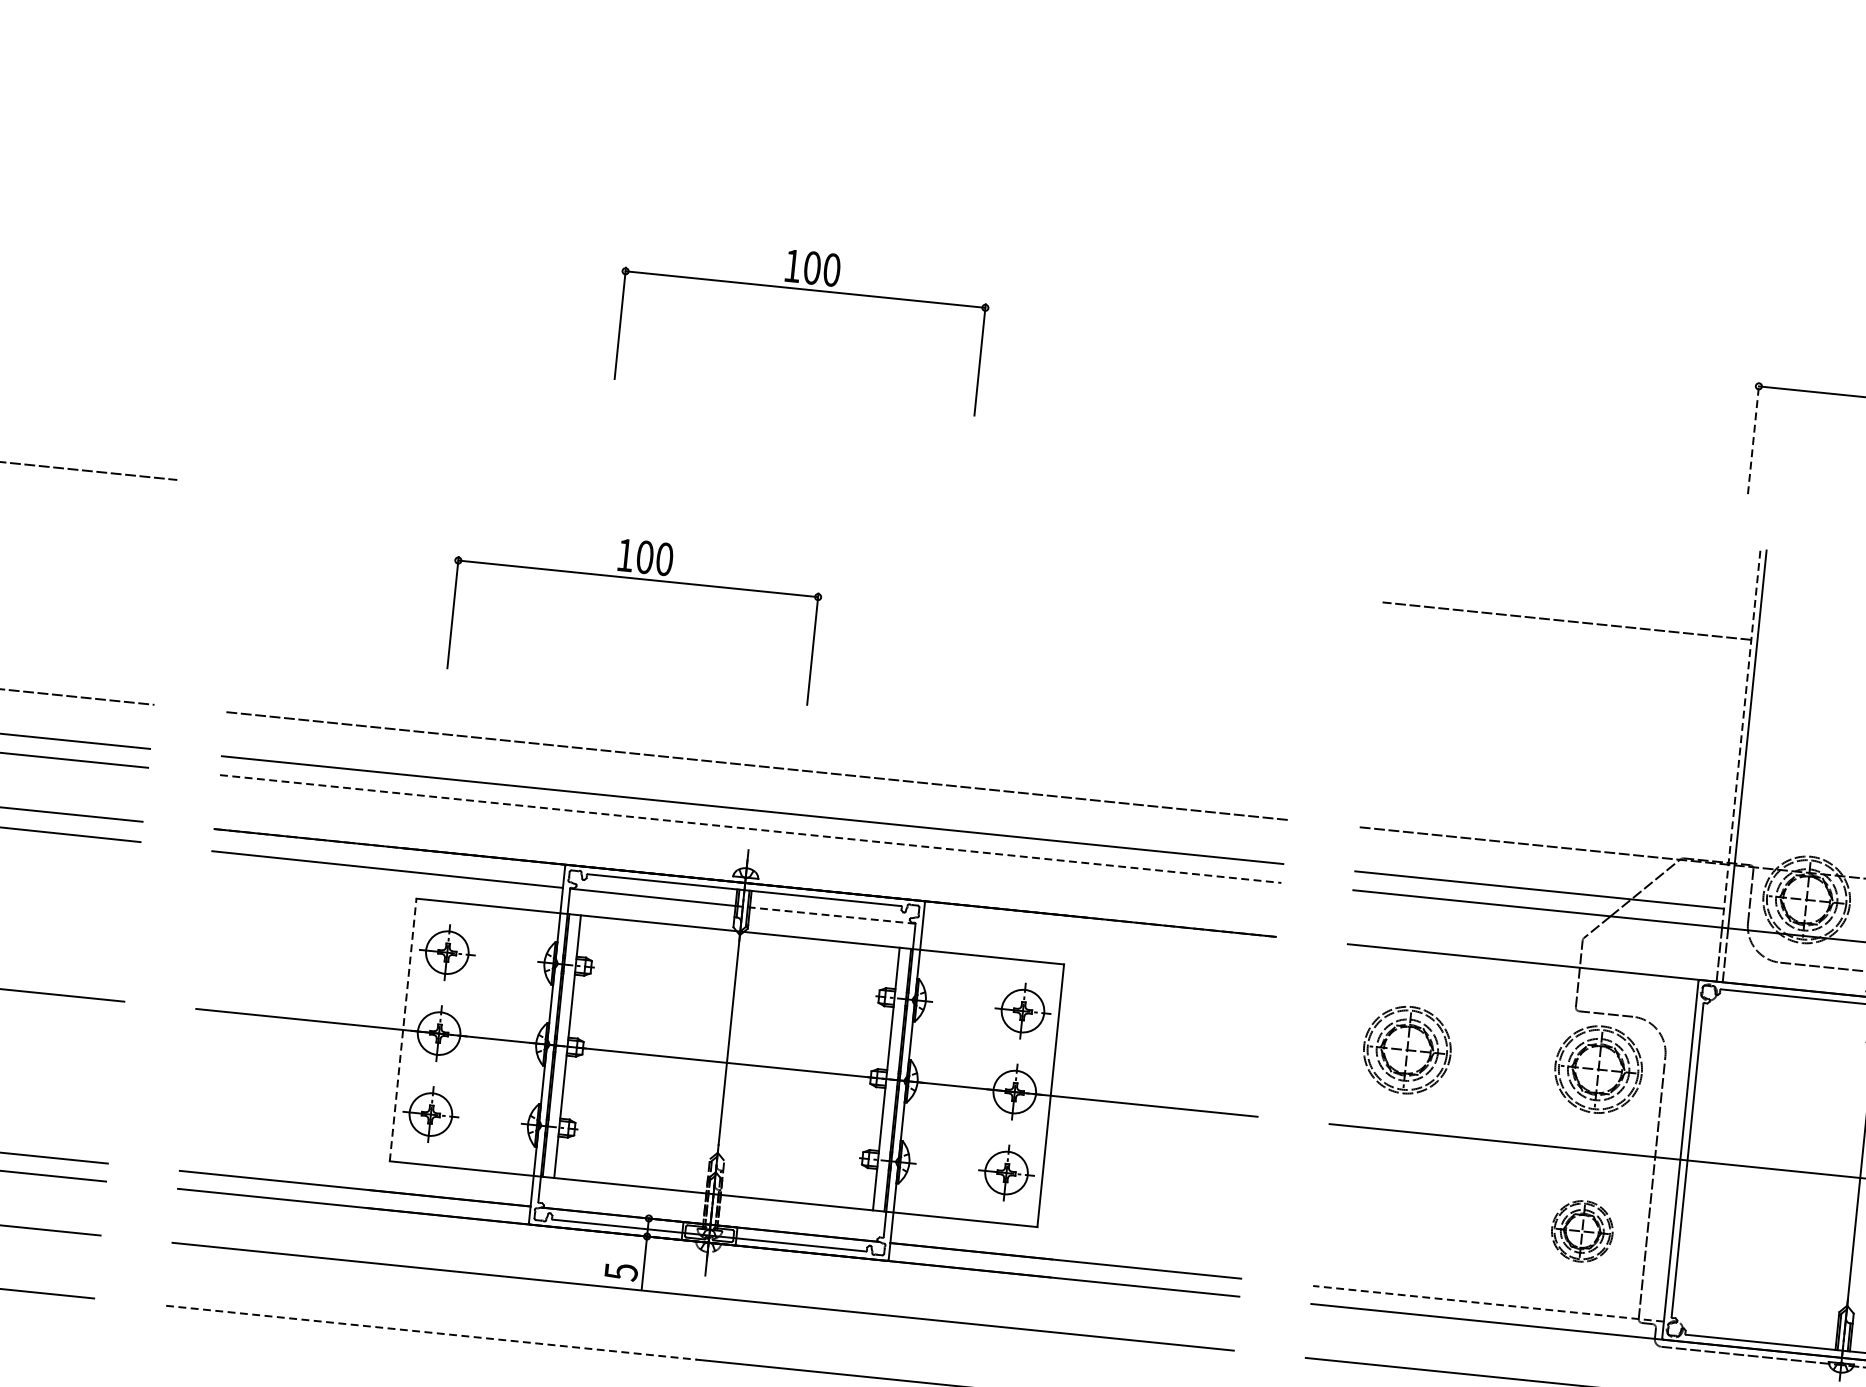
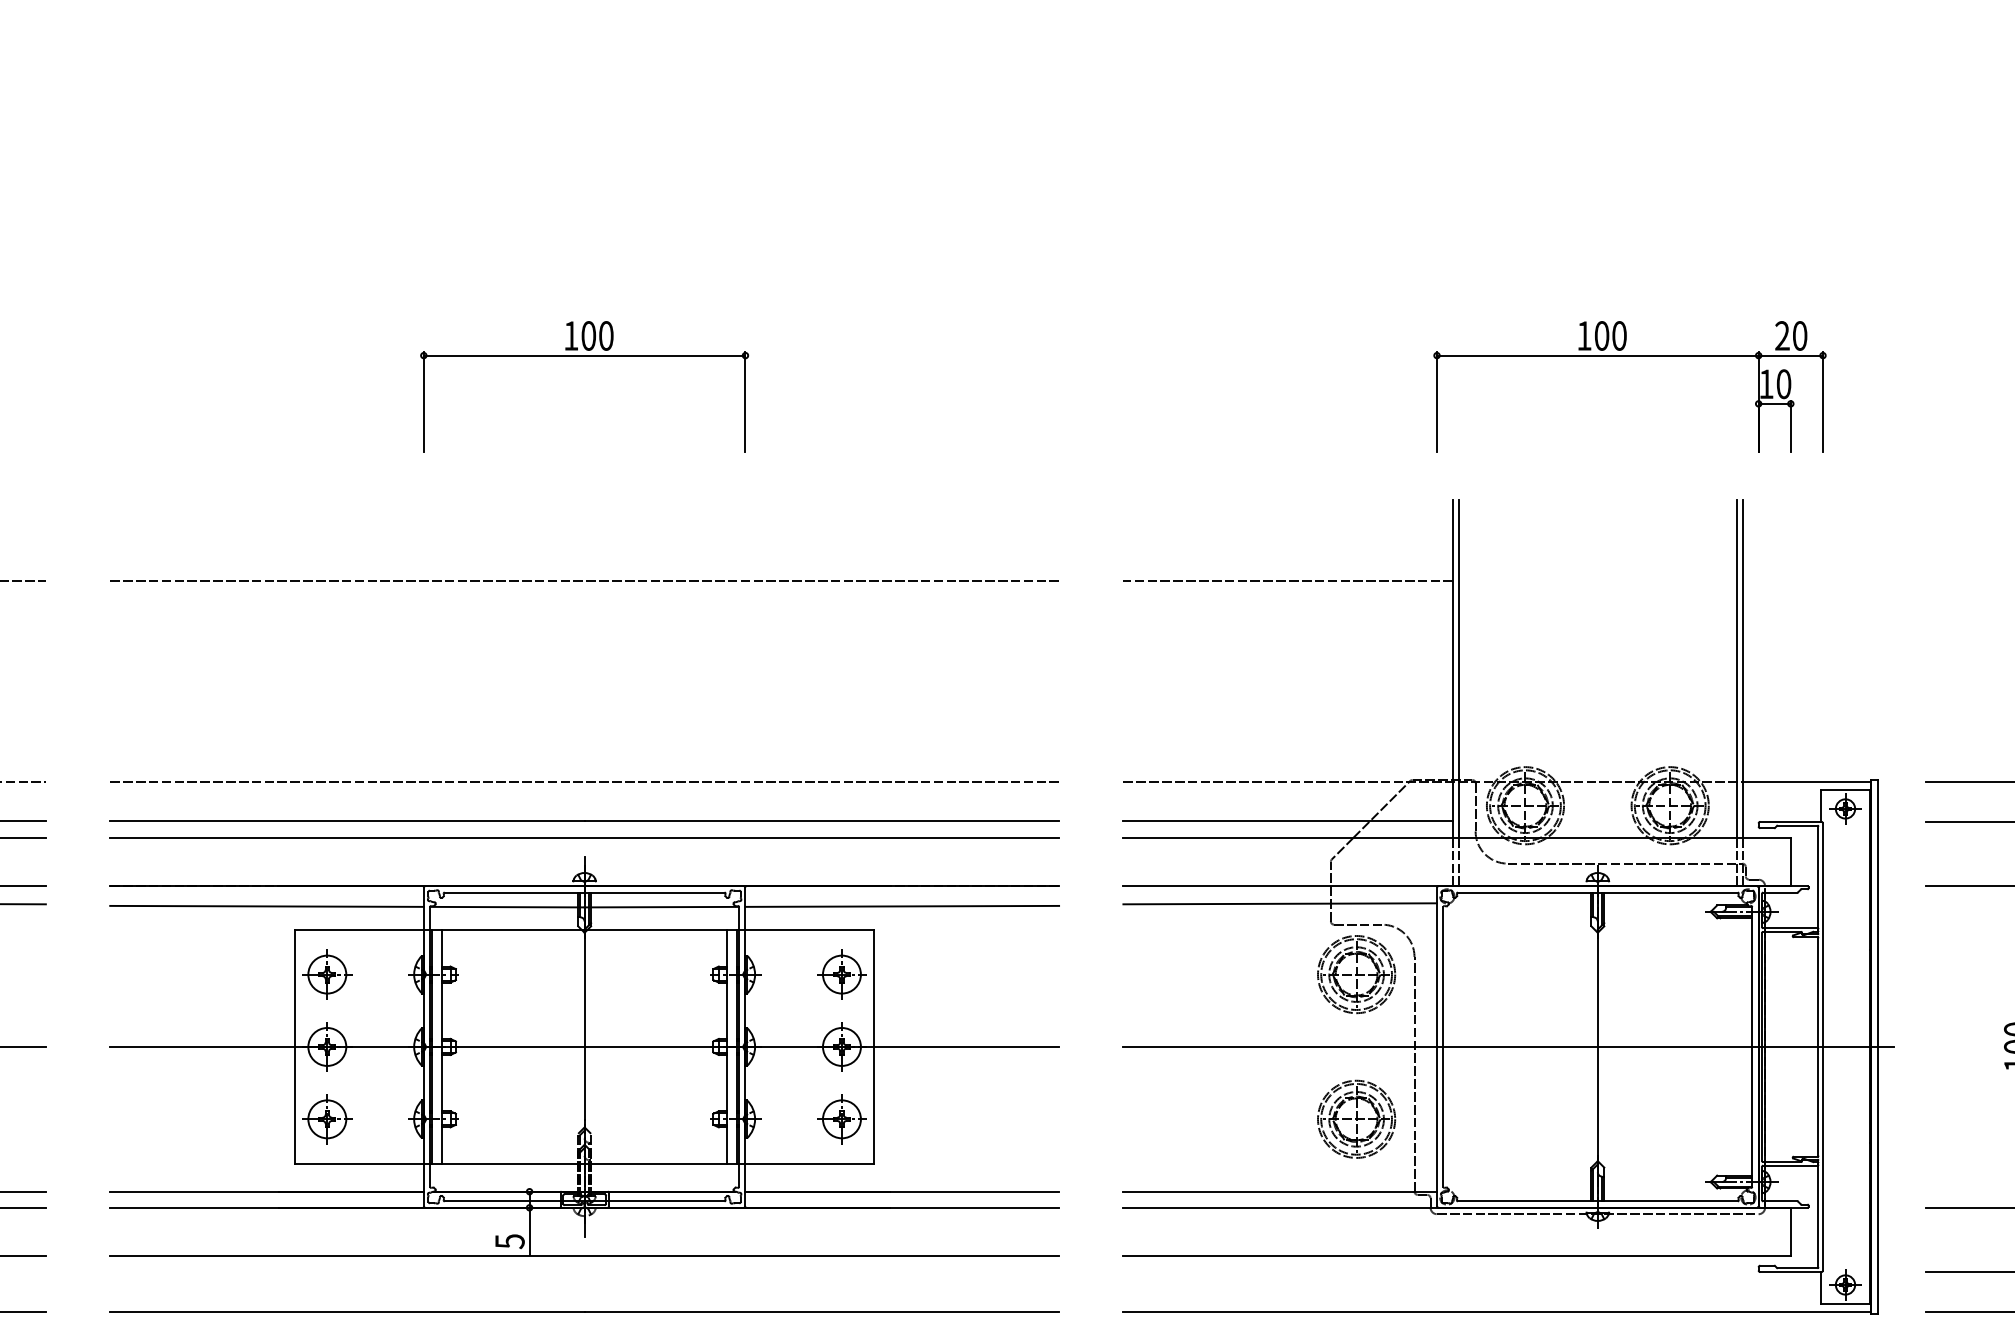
line: (1754, 438) -> (1437, 402), dashed -> solid
line: (777, 540) -> (582, 580), added
part: (637, 579) -> (462, 627), removed
line: (1741, 739) -> (1453, 669), dashed -> solid
line: (751, 828) -> (585, 837), dashed -> solid
line: (828, 915) -> (661, 907), dashed -> solid
line: (1098, 940) -> (902, 905), added
line: (1521, 981) -> (1280, 903), added
line: (403, 1029) -> (295, 1046), dashed -> solid
part: (1407, 1050) -> (1185, 974), removed
part: (1582, 1230) -> (1356, 1118), size x1.43
line: (1488, 1303) -> (1280, 1191), dashed -> solid
line: (431, 1332) -> (347, 1312), dashed -> solid

